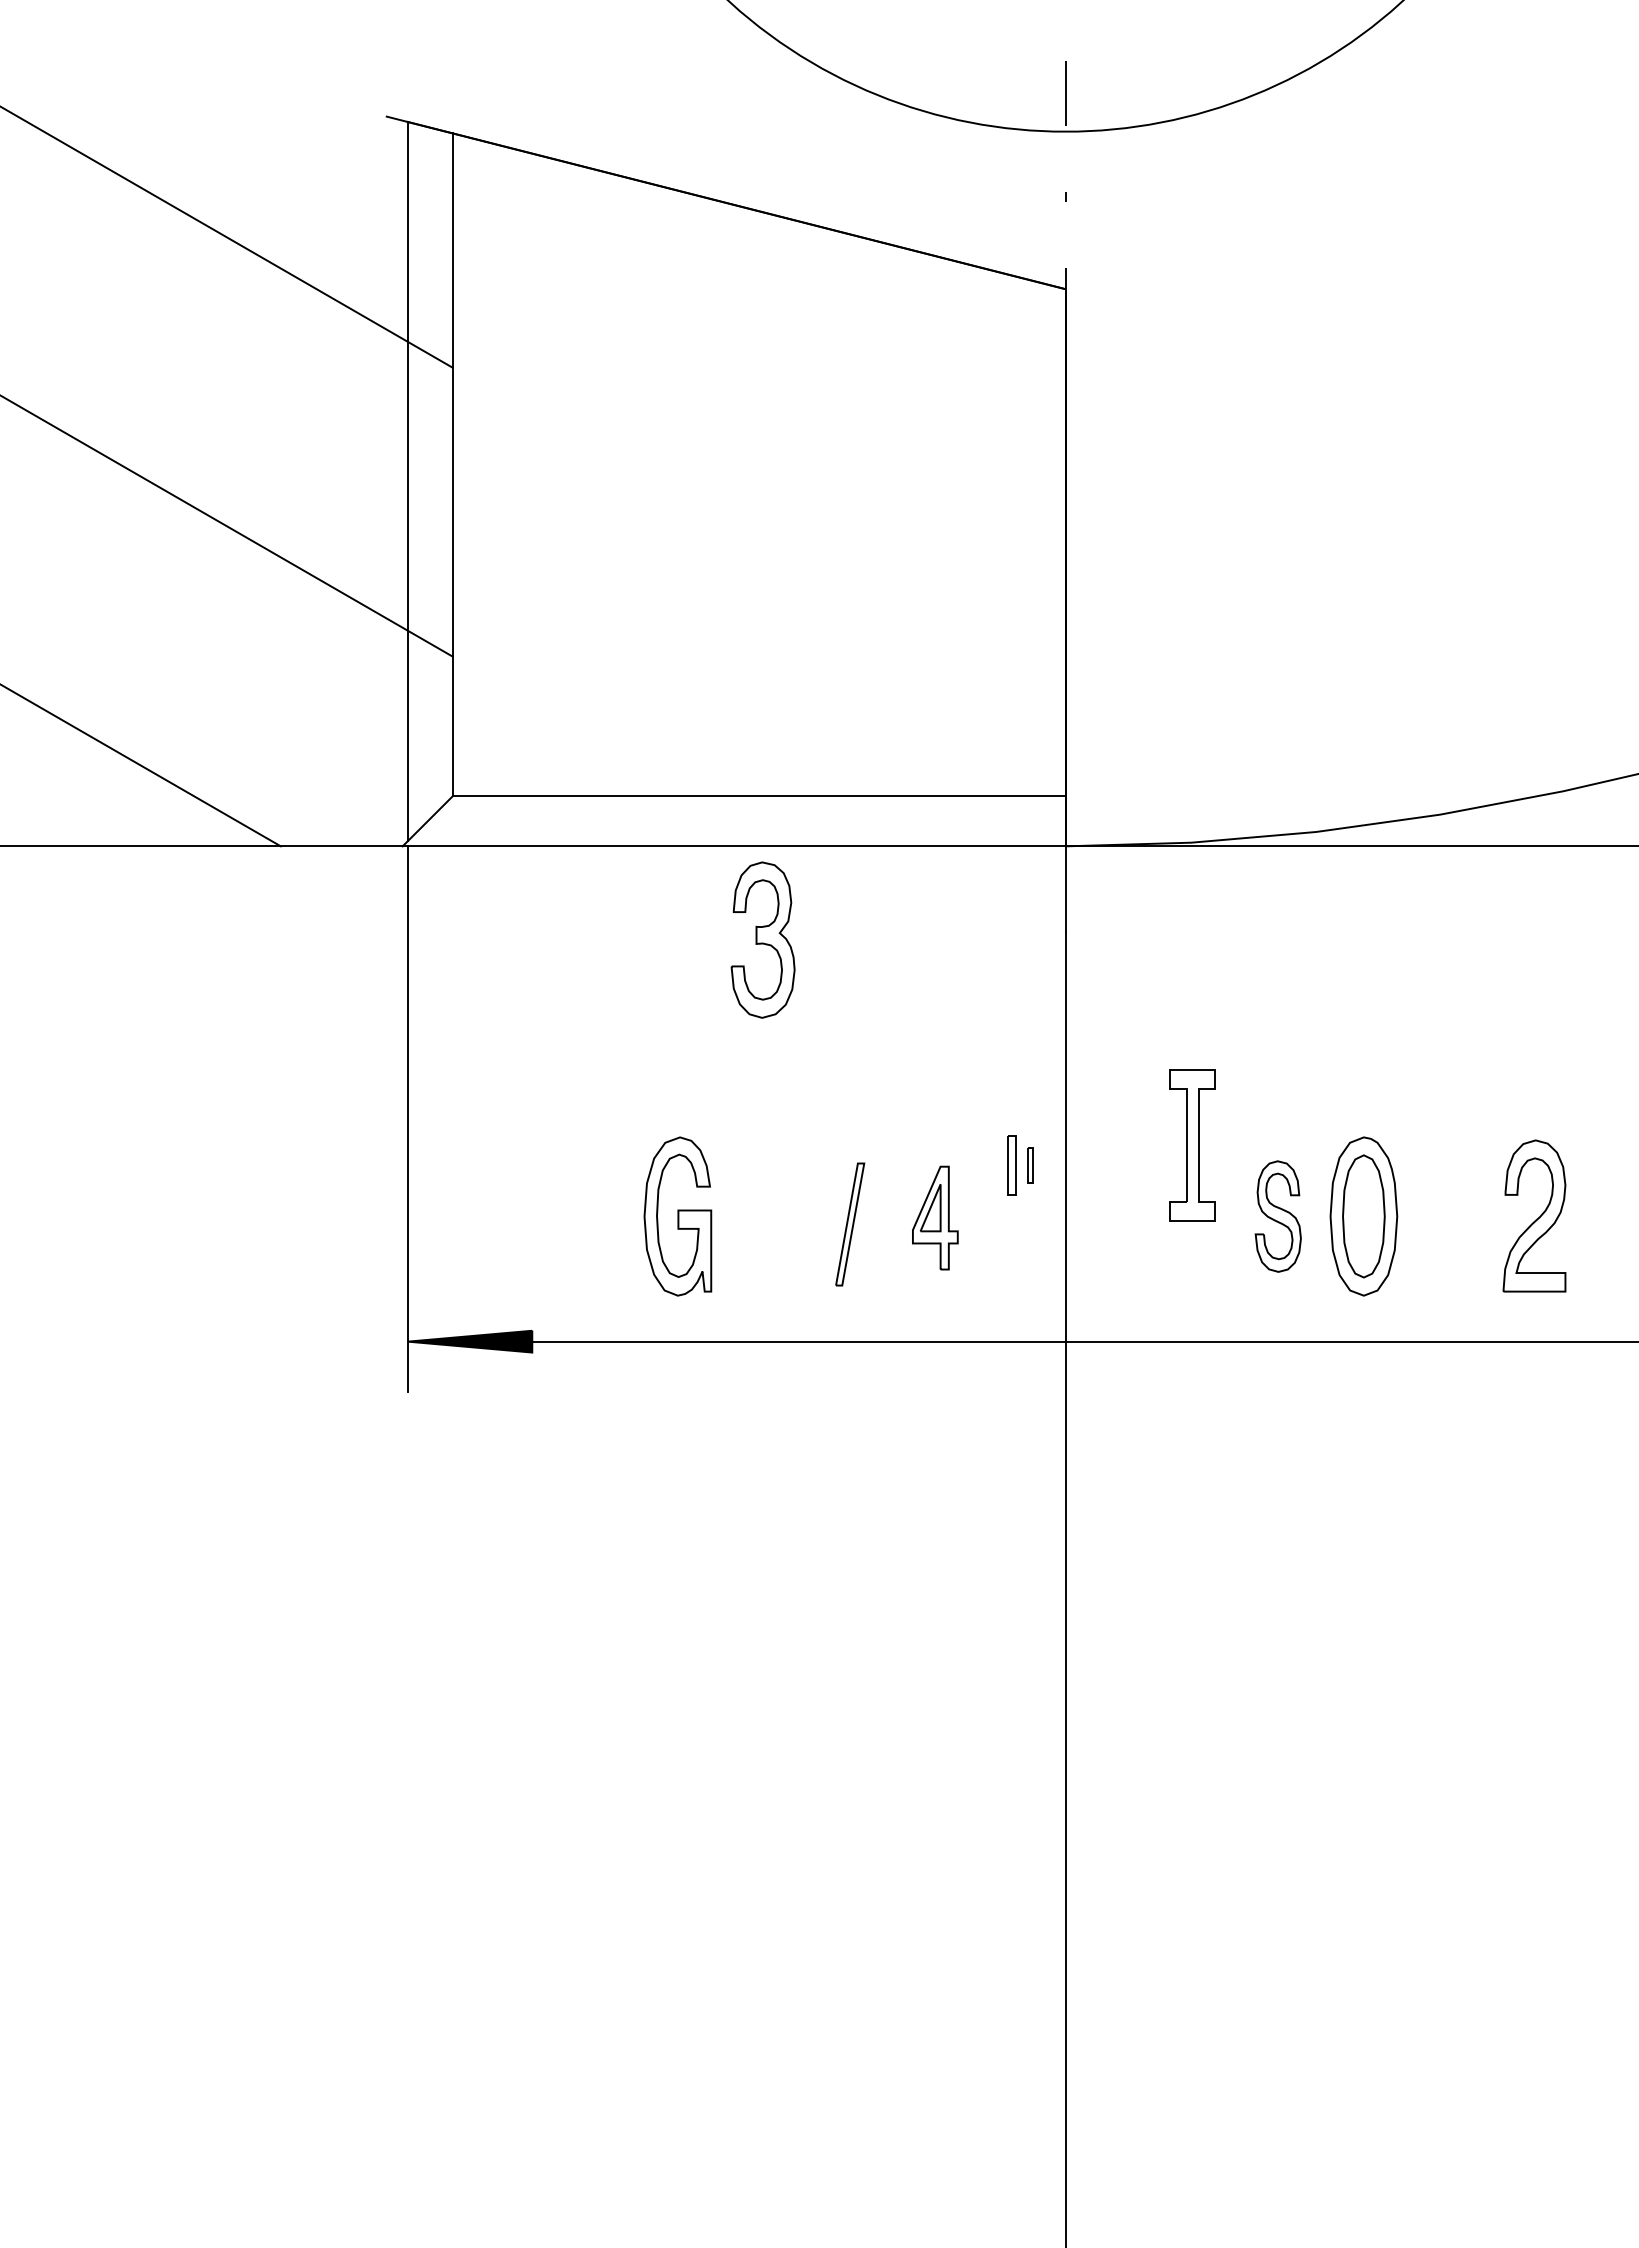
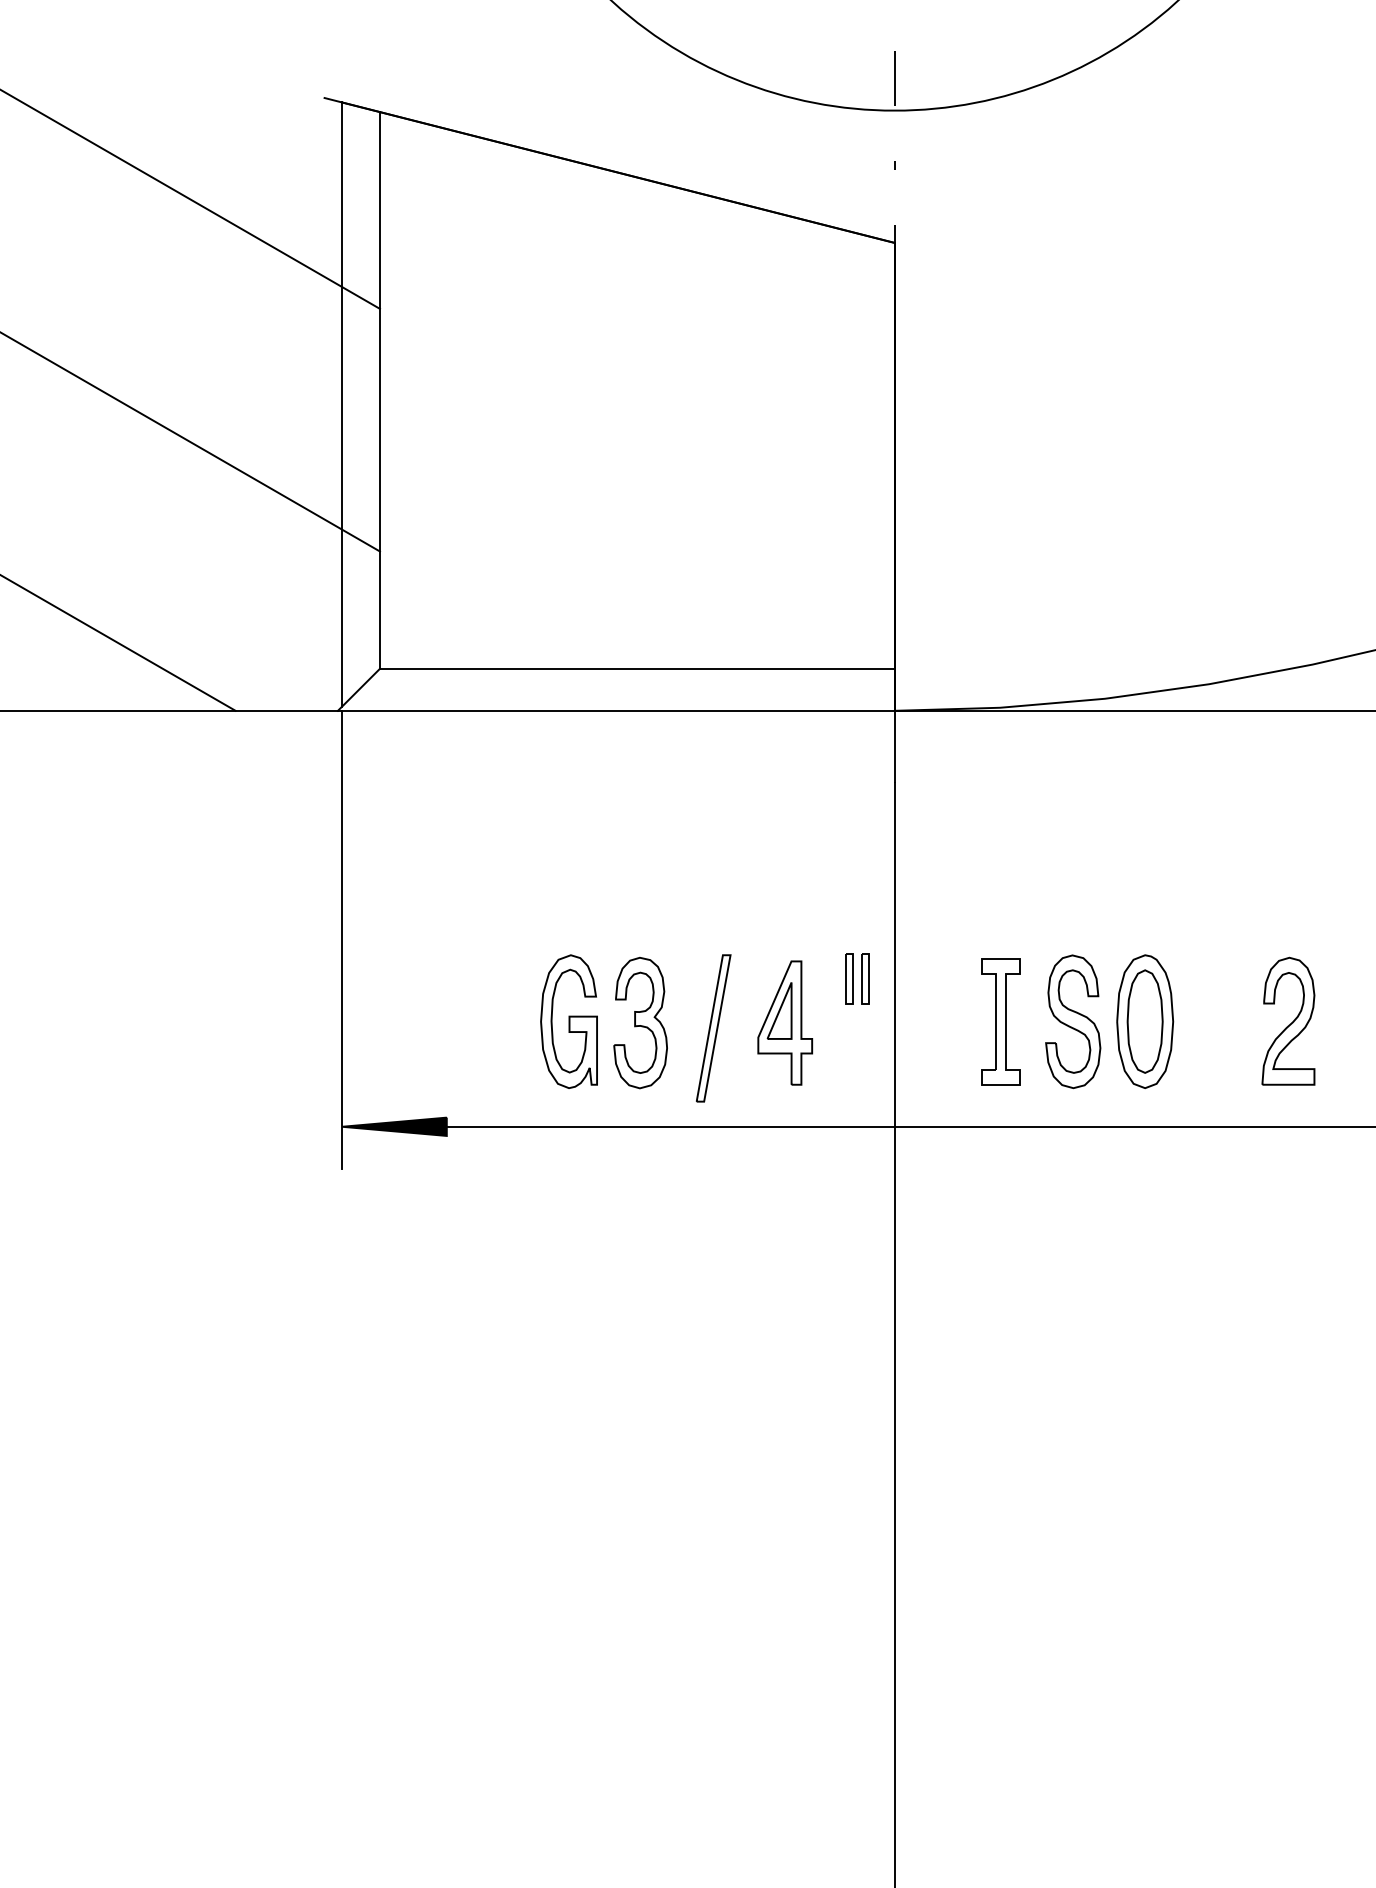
part: (762, 939) -> (640, 1022), moved
part: (1192, 1145) -> (1001, 1021), moved
part: (1030, 1165) -> (865, 978), size x1.67
part: (1278, 1216) -> (1073, 1021), size x1.43
part: (935, 1217) -> (785, 1022), size x1.43
part: (850, 1224) -> (714, 1028), size x1.43

